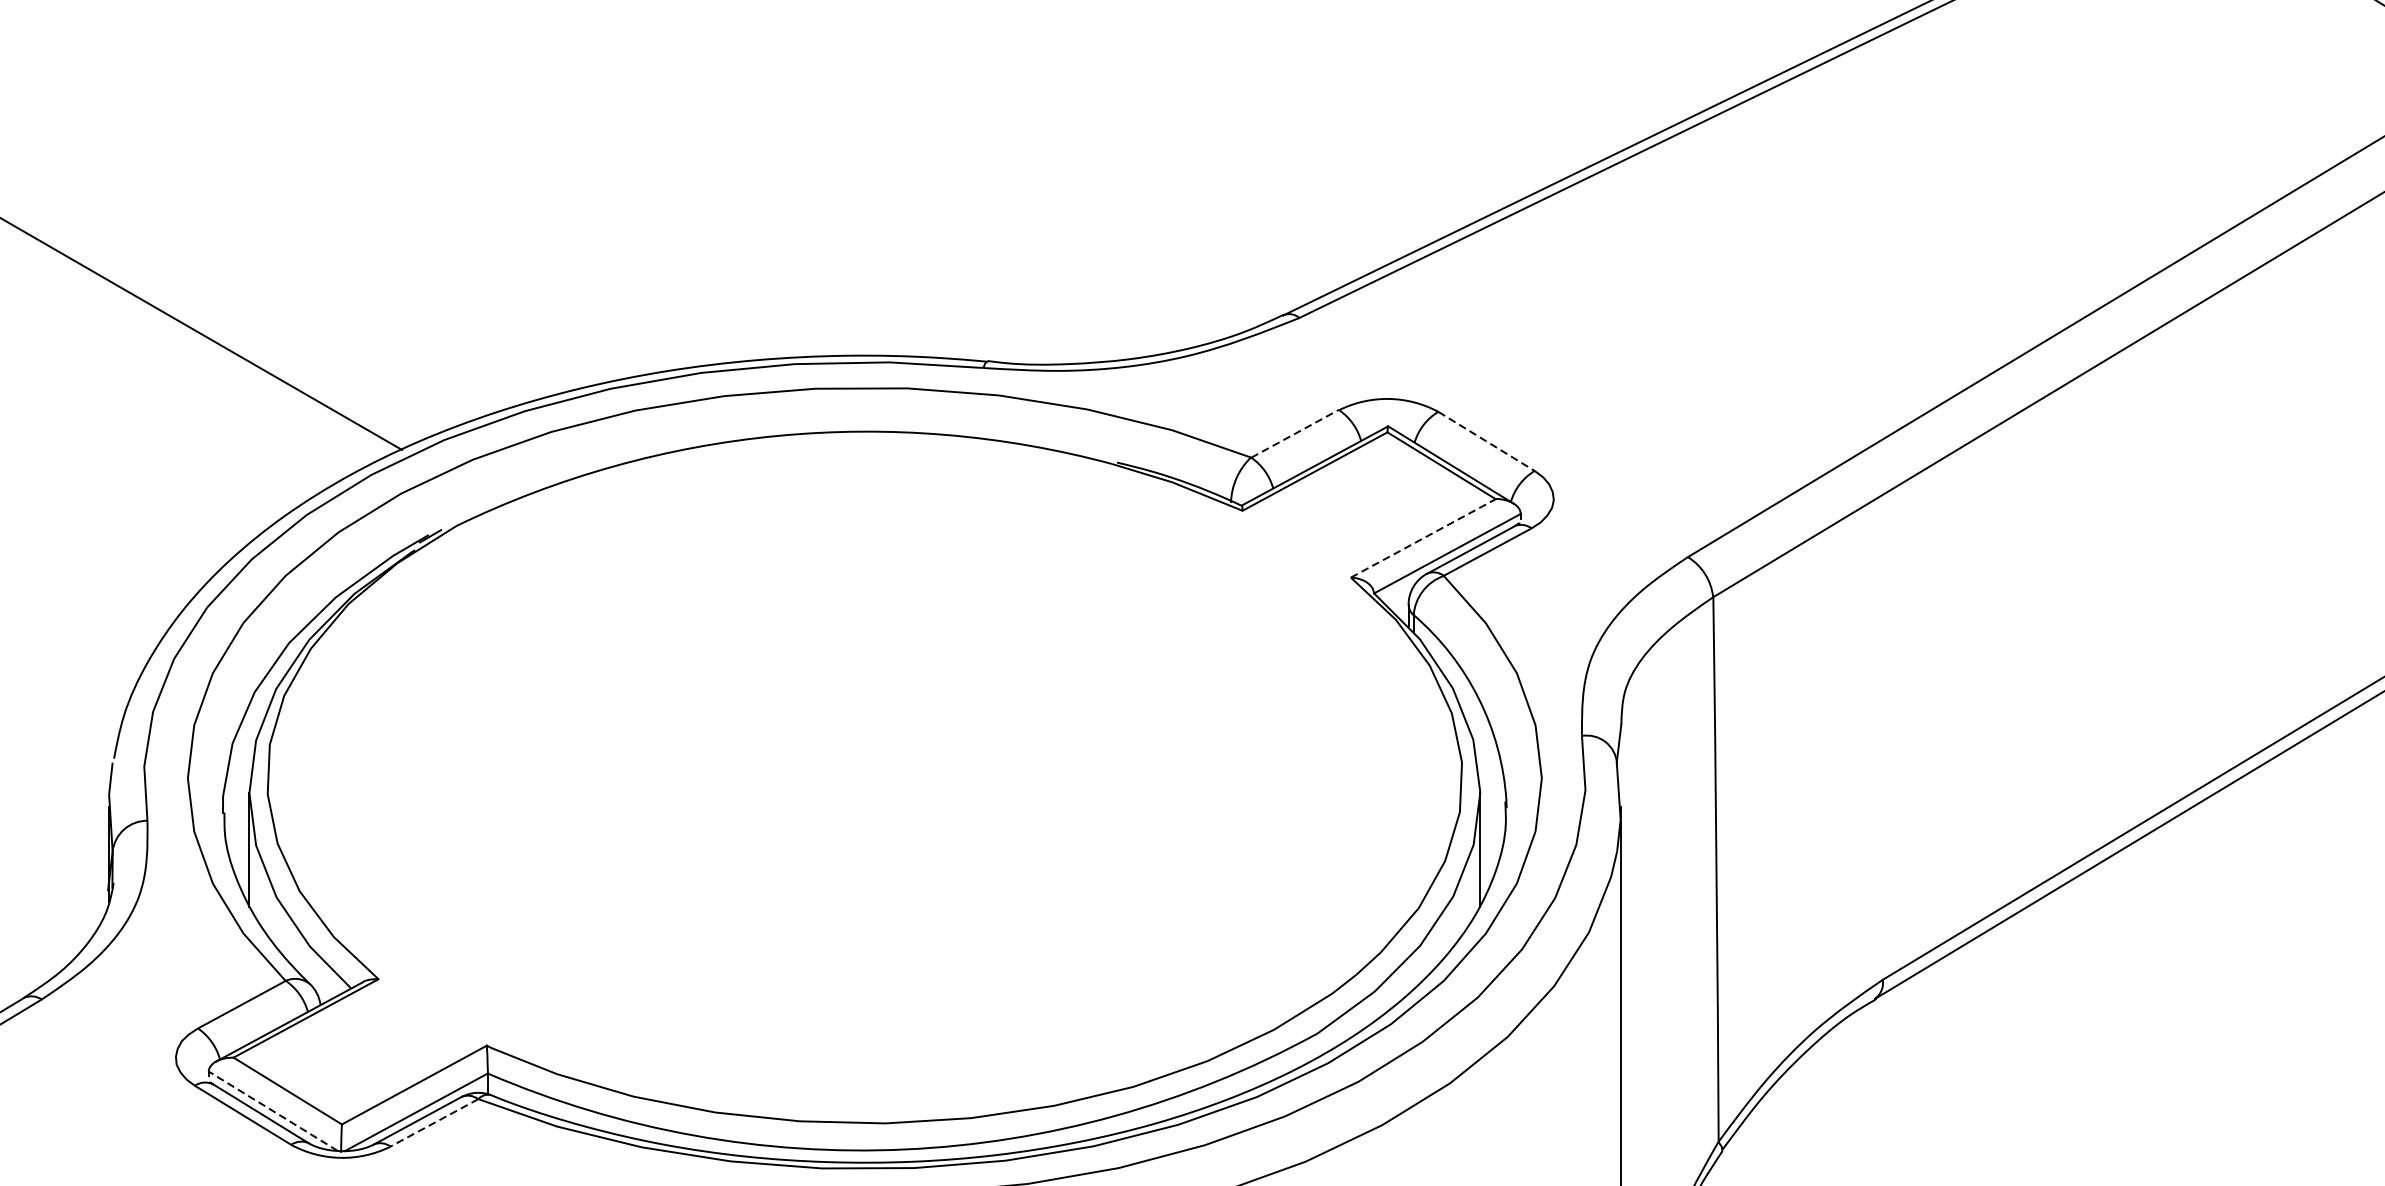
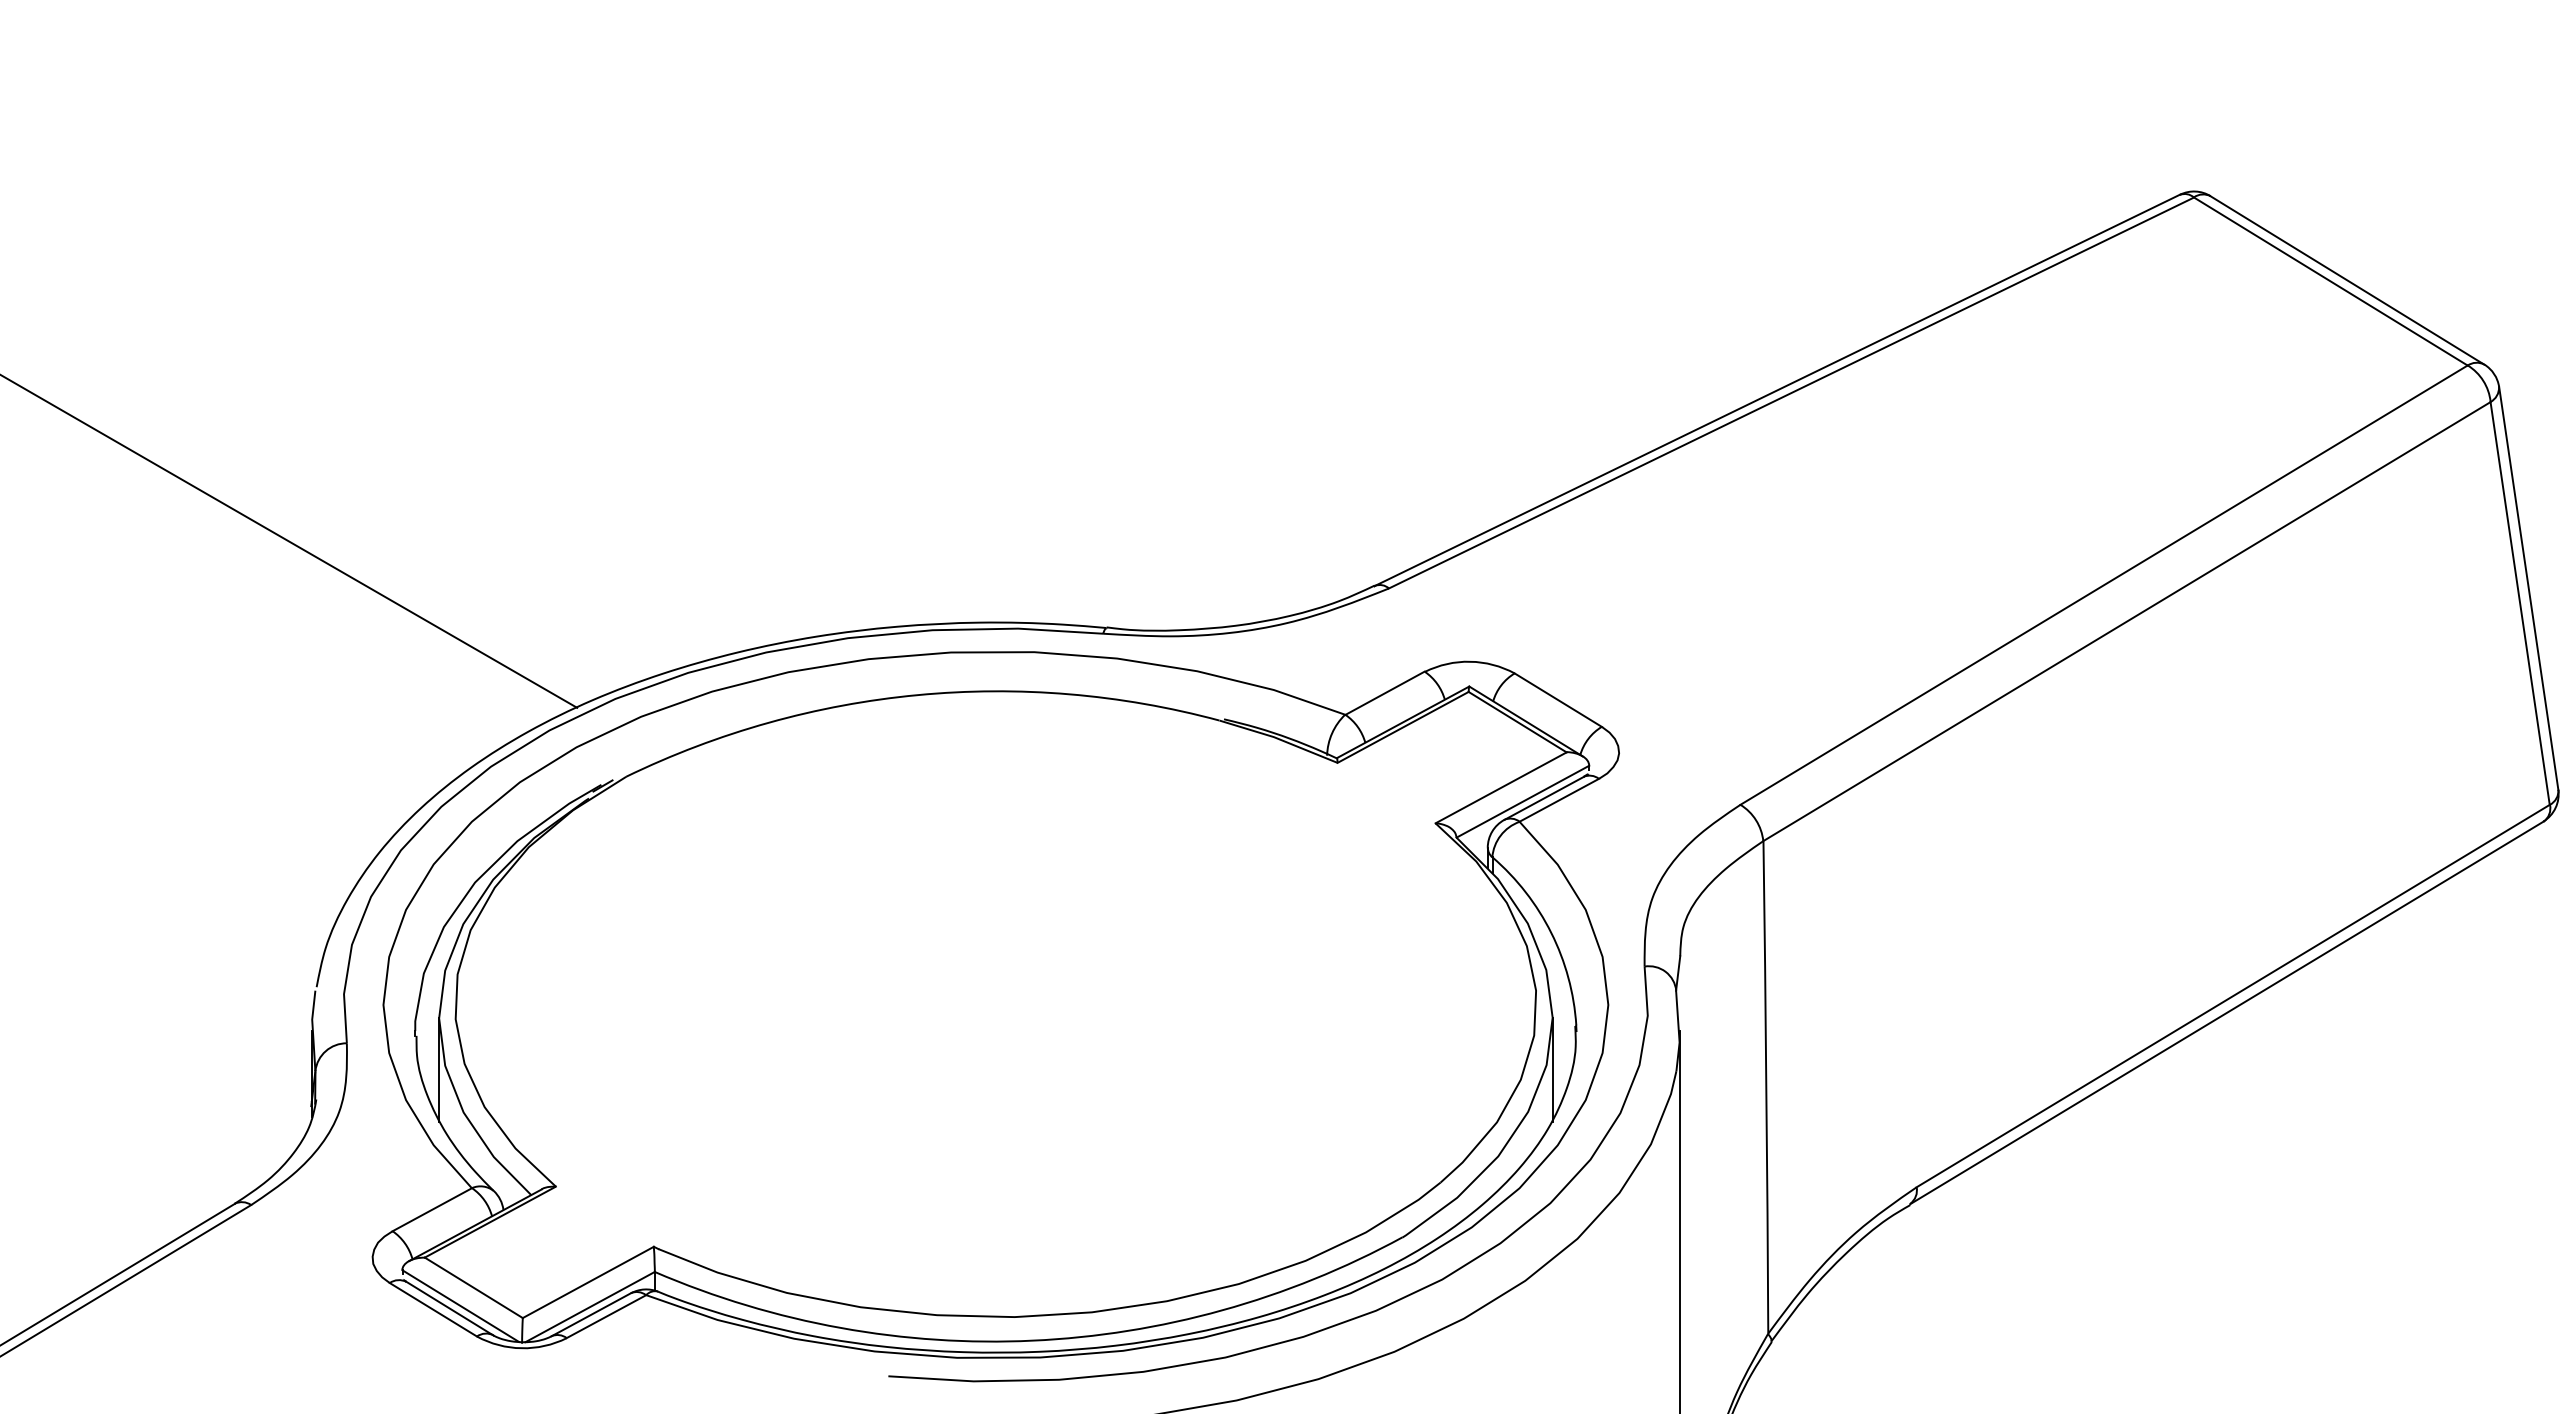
line: (1295, 432) -> (1385, 692), dashed -> solid
line: (1486, 441) -> (1558, 700), dashed -> solid
line: (1423, 537) -> (1501, 787), dashed -> solid
line: (273, 1110) -> (460, 1305), dashed -> solid
line: (434, 1122) -> (606, 1316), dashed -> solid

